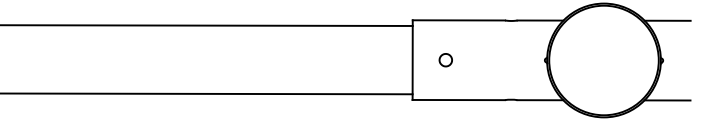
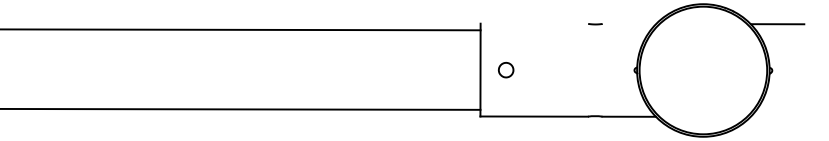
line: (459, 20) -> (534, 23), removed
line: (540, 20) -> (629, 23), removed
part: (446, 60) -> (506, 70), moved
line: (667, 99) -> (777, 116), removed

